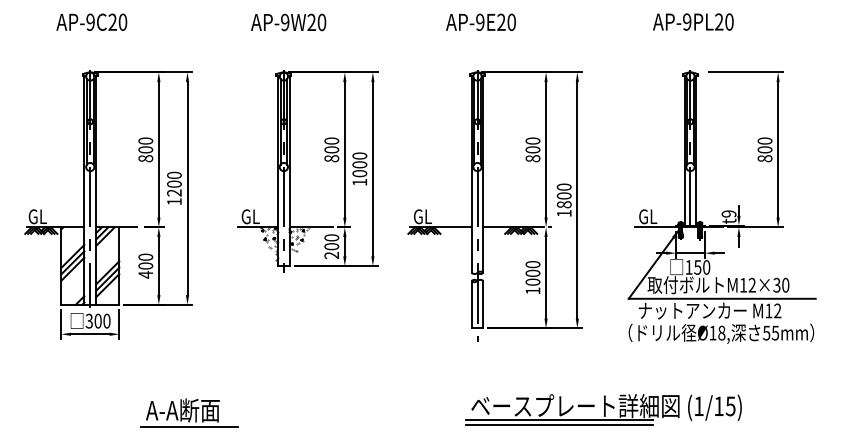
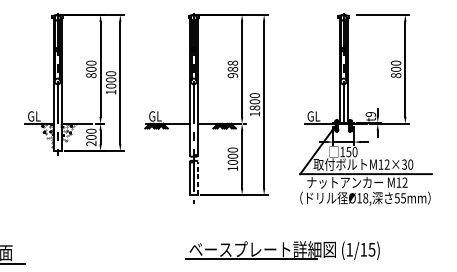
text: (532, 149) -> (232, 69), 800 -> 988
line: (483, 304) -> (198, 178), solid -> dashed
line: (559, 424) -> (251, 262), removed

